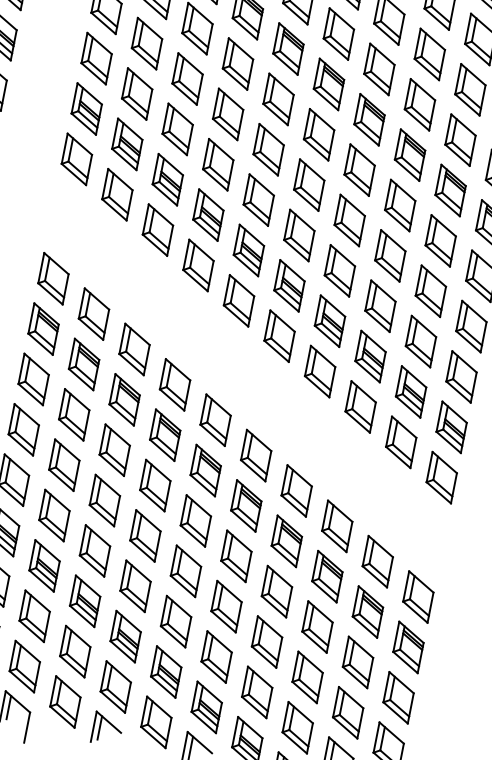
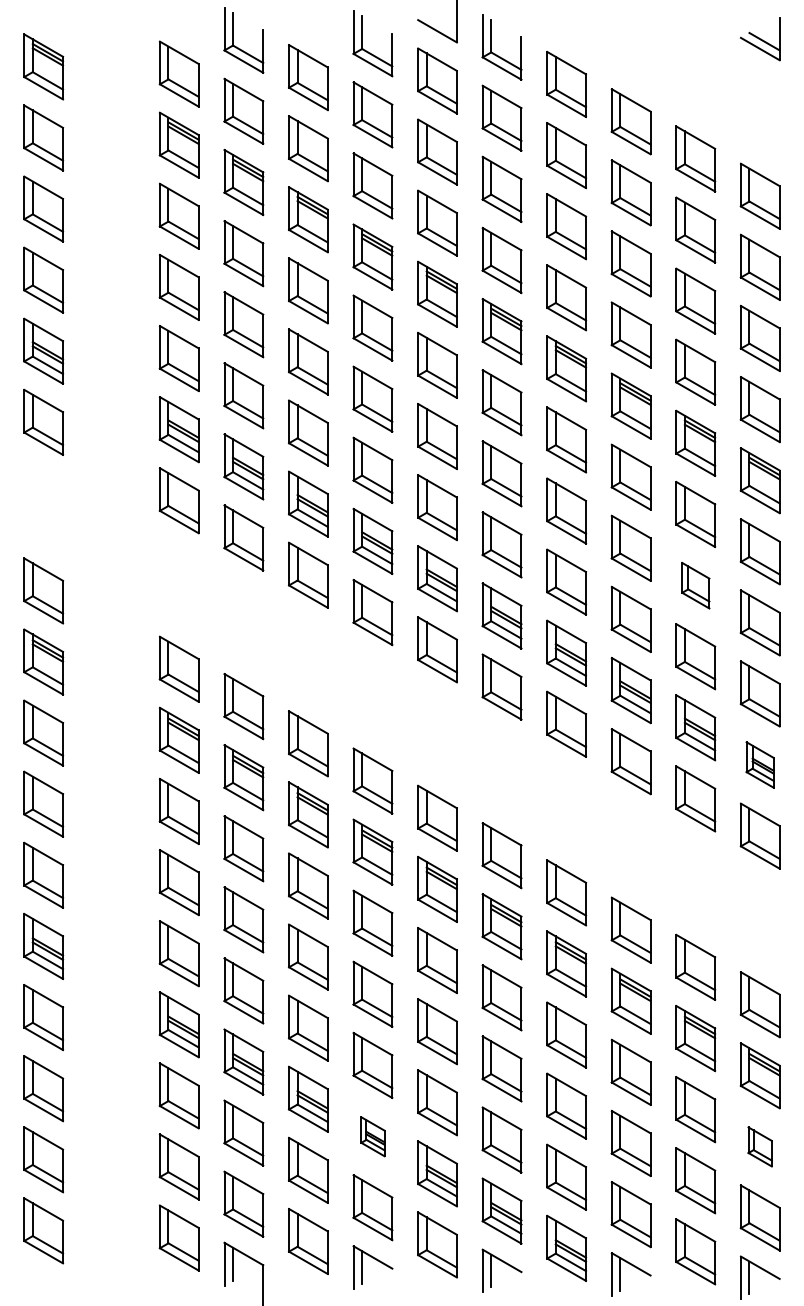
part: (430, 291) -> (695, 585), size x0.7
part: (451, 426) -> (759, 764), size x0.7
part: (125, 636) -> (372, 1136), size x0.6
part: (398, 697) -> (759, 1146), size x0.6

